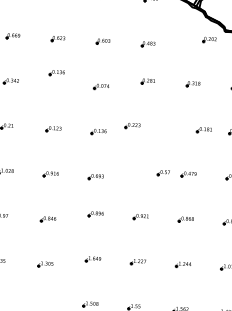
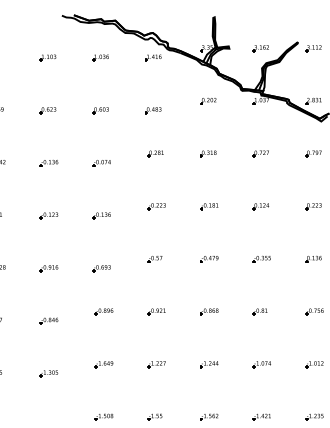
part: (209, 40) -> (208, 101), moved
part: (56, 73) -> (48, 163), moved
part: (132, 125) -> (156, 206), moved
part: (204, 130) -> (209, 206), moved
part: (163, 173) -> (154, 259), moved

